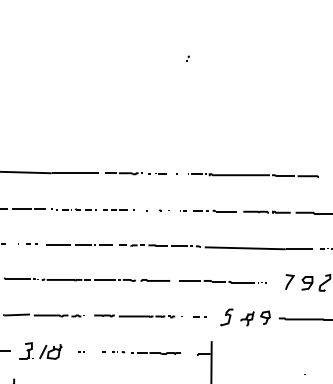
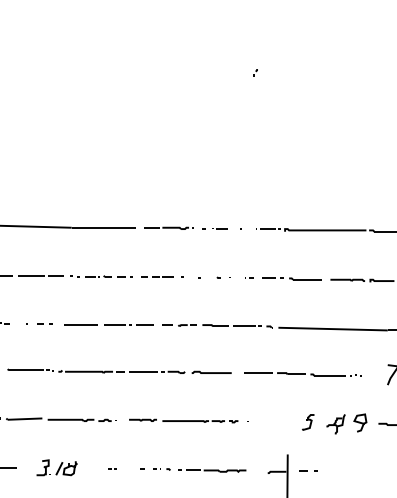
line: (199, 316) -> (307, 469), moved
part: (226, 317) -> (307, 422), size x0.7
part: (40, 350) -> (56, 467), size x0.7

